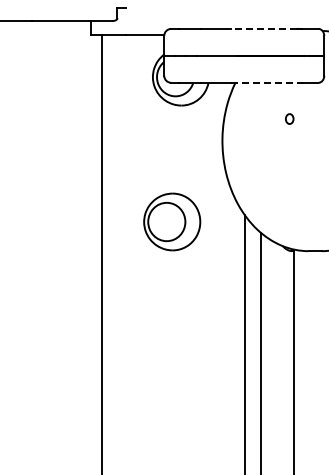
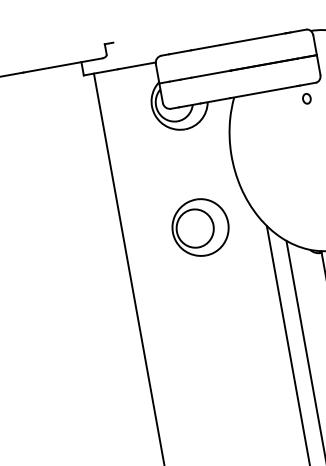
line: (264, 28) -> (253, 38), dashed -> solid
line: (265, 82) -> (263, 91), dashed -> solid
part: (289, 118) -> (306, 98), moved
part: (172, 221) -> (200, 227), moved

